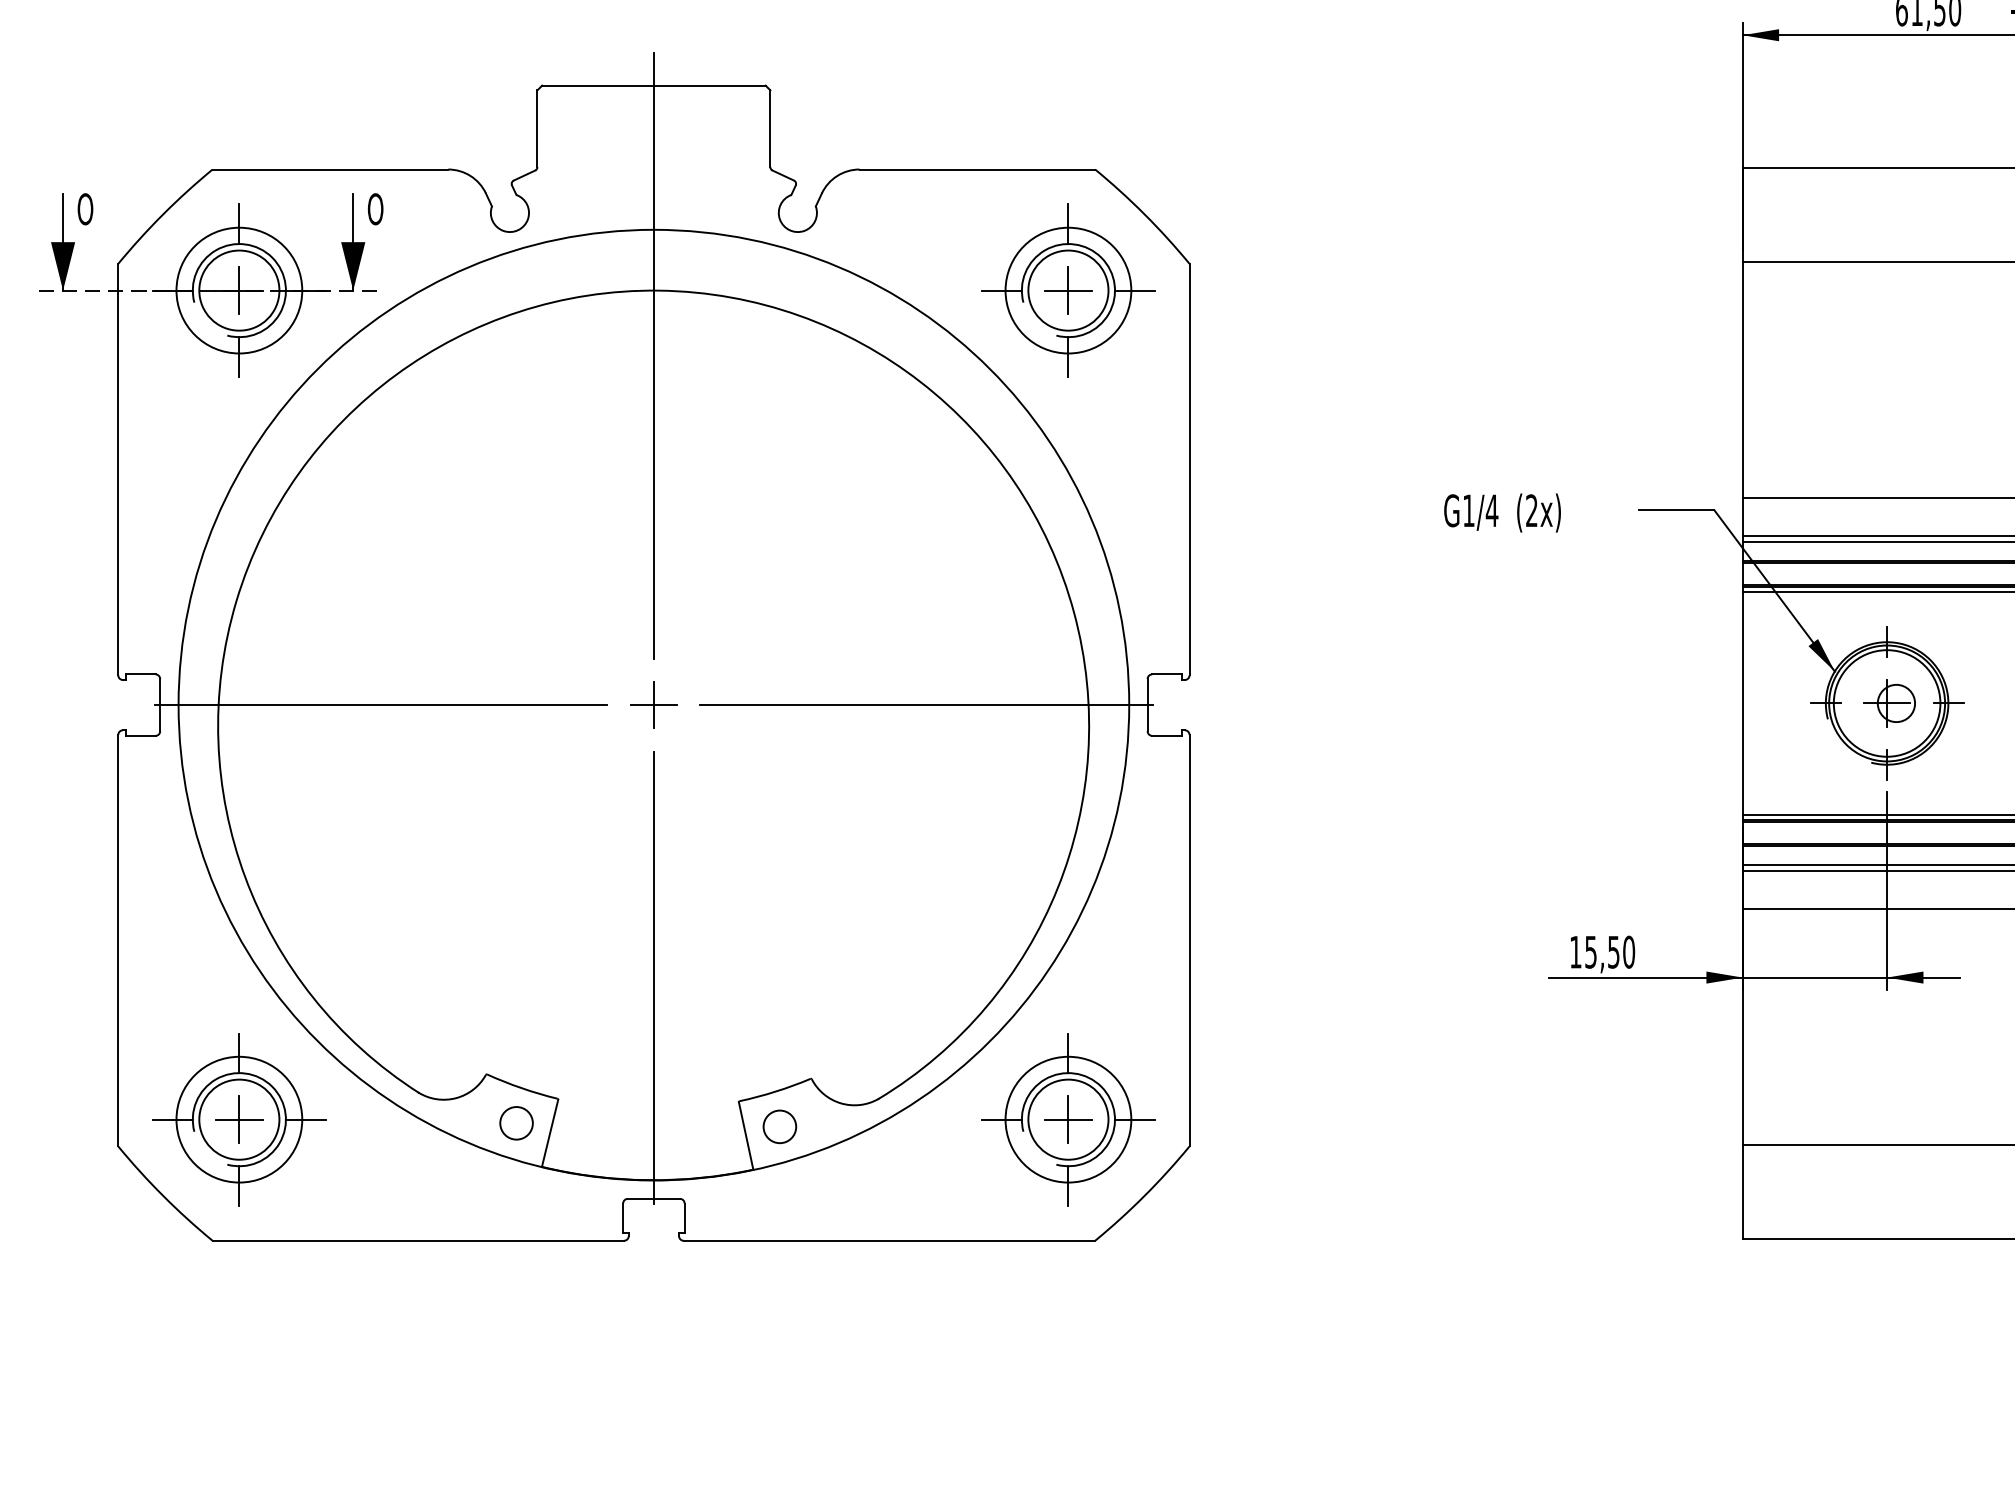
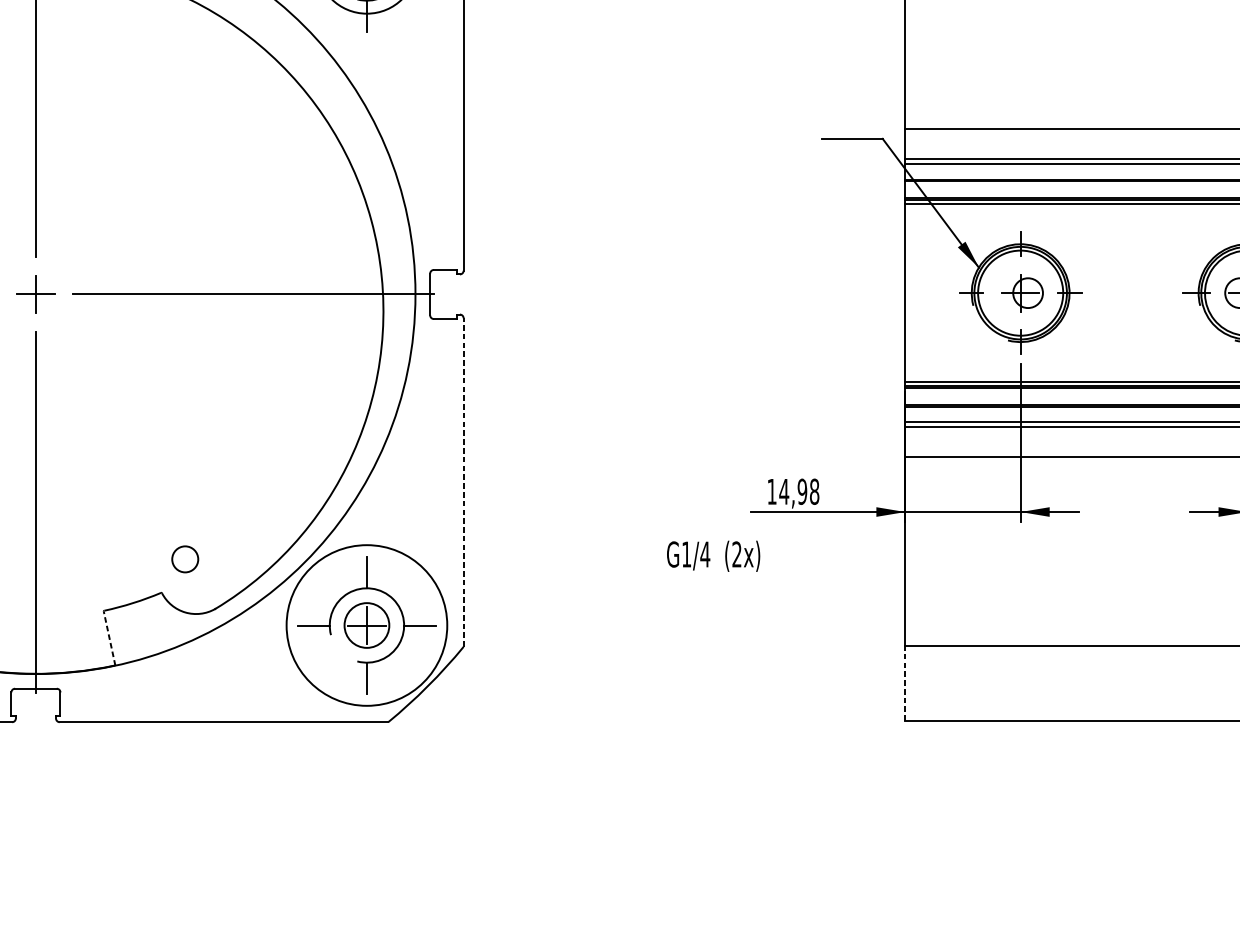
text: (1502, 512) -> (713, 555), moved
line: (1189, 940) -> (463, 482), solid -> dashed
text: (1609, 951) -> (798, 491), 15,50 -> 14,98
circle: (1068, 1119) -> (366, 625), size x0.7
circle: (1068, 1119) -> (366, 625), size x1.6
circle: (779, 1126) -> (184, 559), moved
line: (746, 1136) -> (109, 638), solid -> dashed
line: (1742, 1191) -> (905, 682), solid -> dashed

